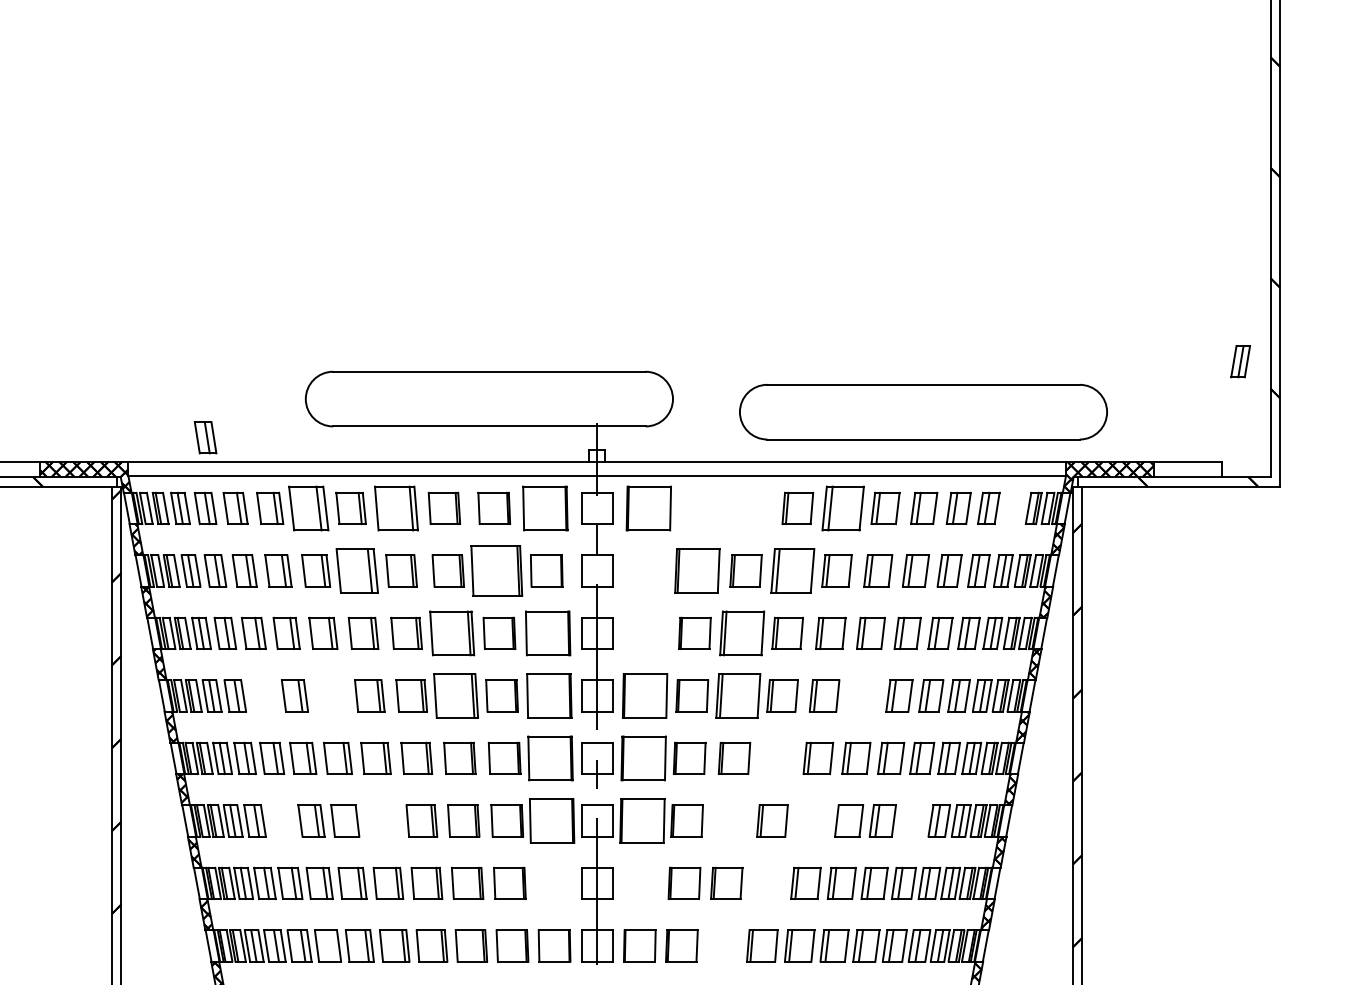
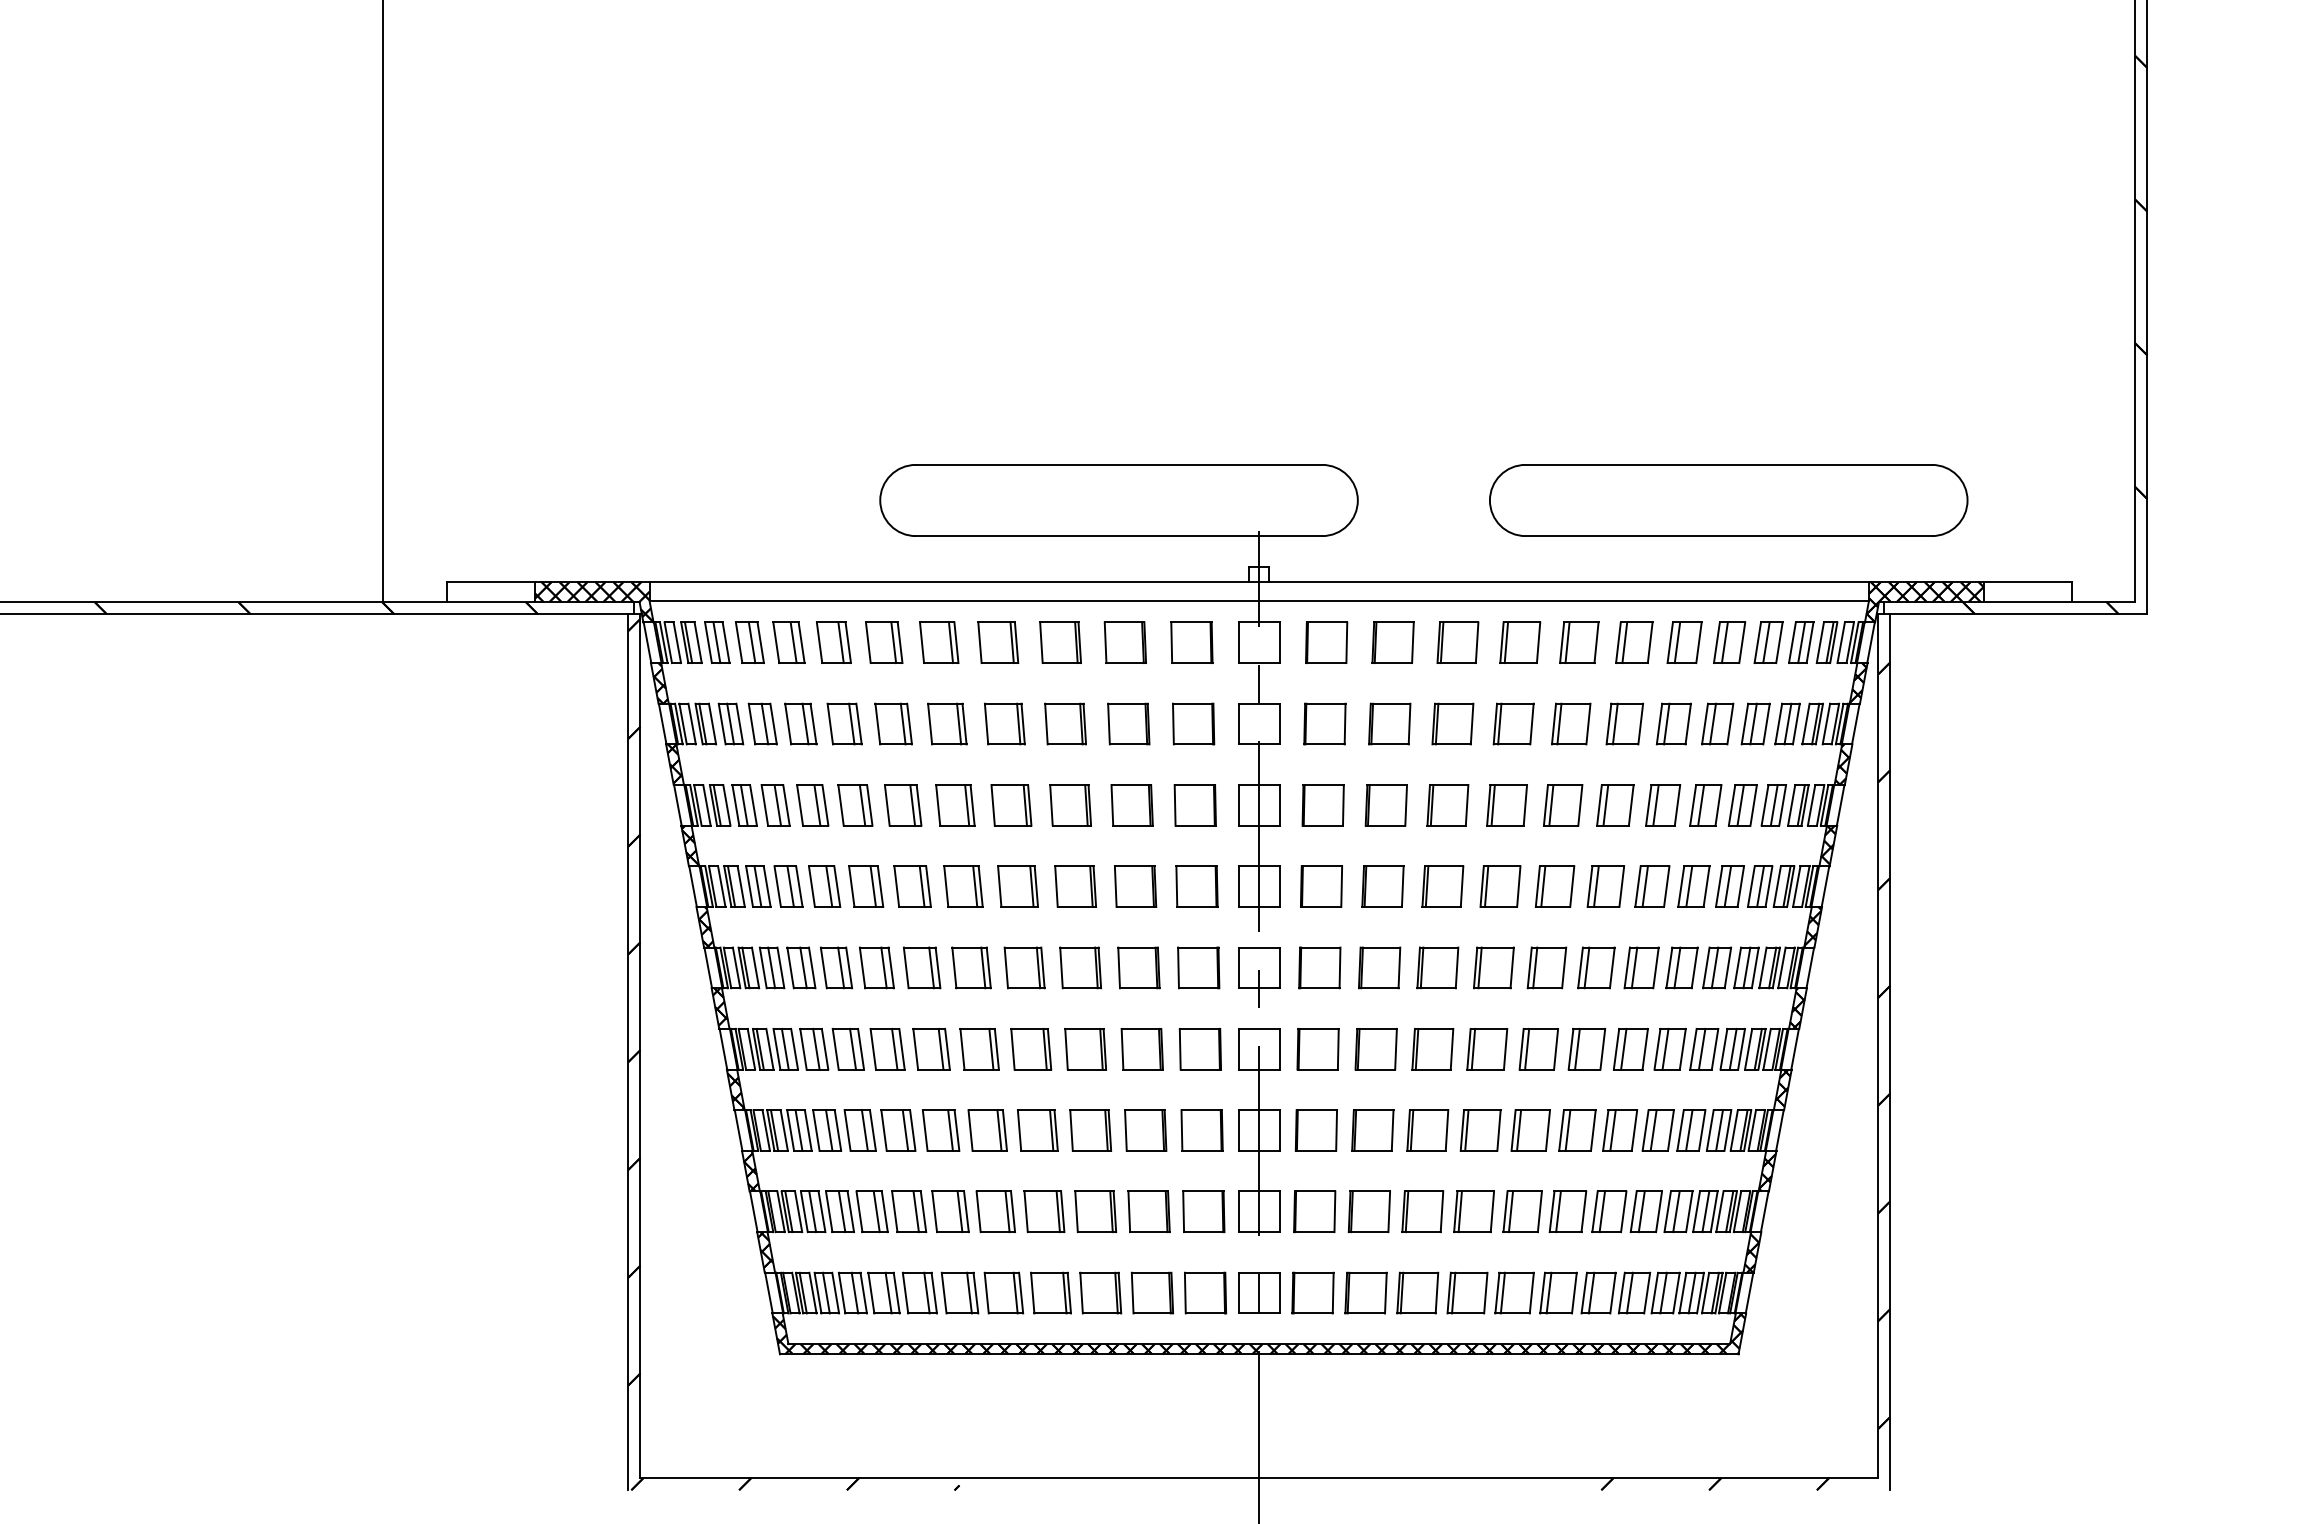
part: (1240, 361) -> (1801, 642), moved
part: (923, 412) -> (1728, 500), moved
part: (205, 437) -> (749, 550), removed
part: (309, 508) -> (884, 642), size x0.71
part: (396, 508) -> (998, 642), size x0.71
part: (545, 508) -> (1191, 642), size x0.71
part: (648, 508) -> (1326, 642), size x0.71
part: (699, 508) -> (1392, 642), added
part: (749, 508) -> (1457, 642), added
part: (843, 508) -> (1579, 642), size x0.71
part: (357, 570) -> (947, 723), size x0.71
part: (496, 570) -> (1128, 723), size x0.62
part: (647, 570) -> (1324, 723), added
part: (697, 570) -> (1389, 723), size x0.71
part: (792, 570) -> (1513, 723), size x0.71
part: (452, 633) -> (1070, 805), size x0.71
part: (547, 633) -> (1194, 805), size x0.71
part: (645, 633) -> (1322, 805), added
part: (741, 633) -> (1447, 805), size x0.71
part: (262, 695) -> (824, 886), added
part: (330, 695) -> (912, 886), added
part: (455, 695) -> (1075, 886), size x0.71
part: (548, 695) -> (1196, 886), size x0.71
part: (645, 695) -> (1321, 886), size x0.71
part: (738, 695) -> (1442, 886), size x0.71
part: (863, 695) -> (1605, 886), added
part: (550, 758) -> (1198, 967), size x0.71
part: (643, 758) -> (1319, 967), size x0.71
part: (777, 758) -> (1493, 967), added
line: (352, 820) -> (940, 1048), added
line: (841, 820) -> (1577, 1048), added
part: (280, 821) -> (847, 1049), added
part: (382, 821) -> (979, 1049), added
part: (551, 821) -> (1199, 1049), size x0.71
part: (641, 821) -> (1317, 1049), size x0.71
part: (730, 821) -> (1432, 1049), added
part: (811, 821) -> (1538, 1049), added
part: (912, 821) -> (1669, 1049), added
part: (552, 883) -> (1201, 1130), added
part: (640, 883) -> (1315, 1130), added
part: (767, 883) -> (1480, 1130), added
line: (332, 945) -> (915, 1211), added
part: (722, 945) -> (1422, 1211), added

